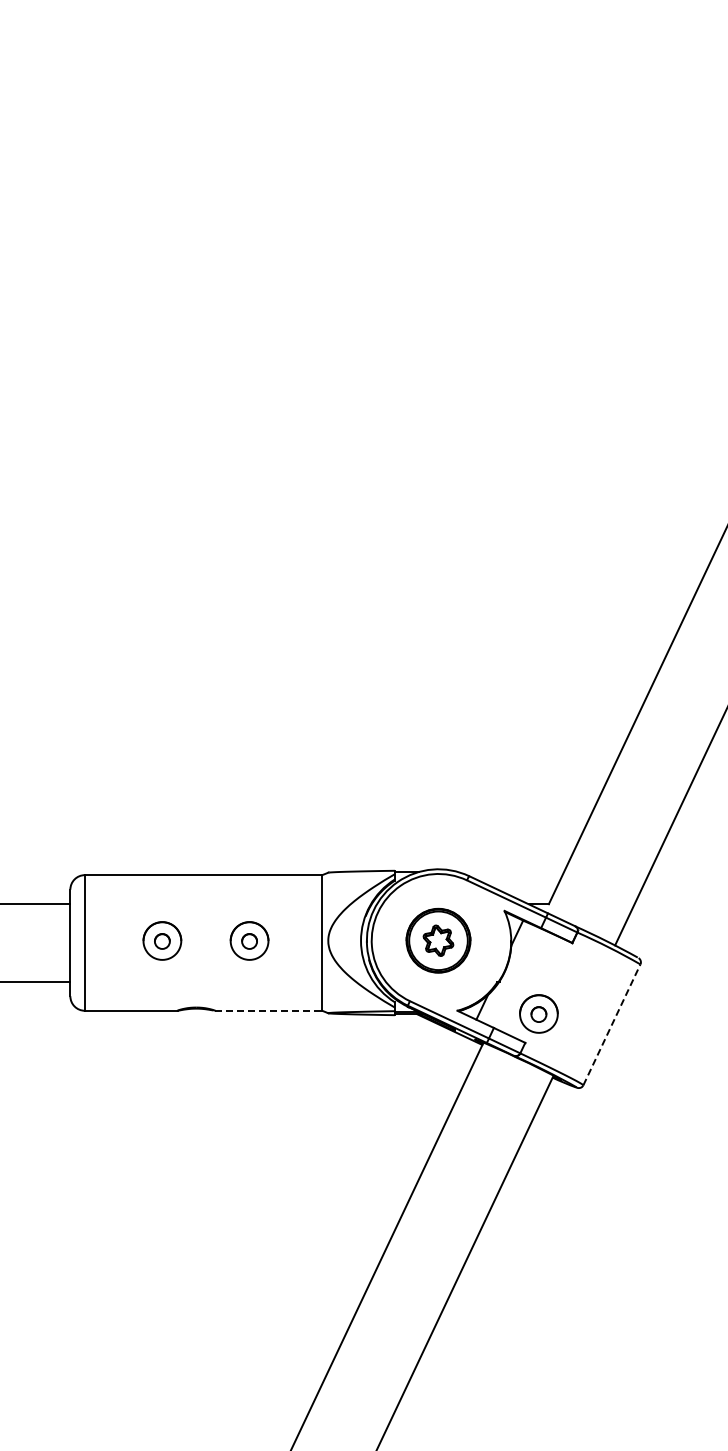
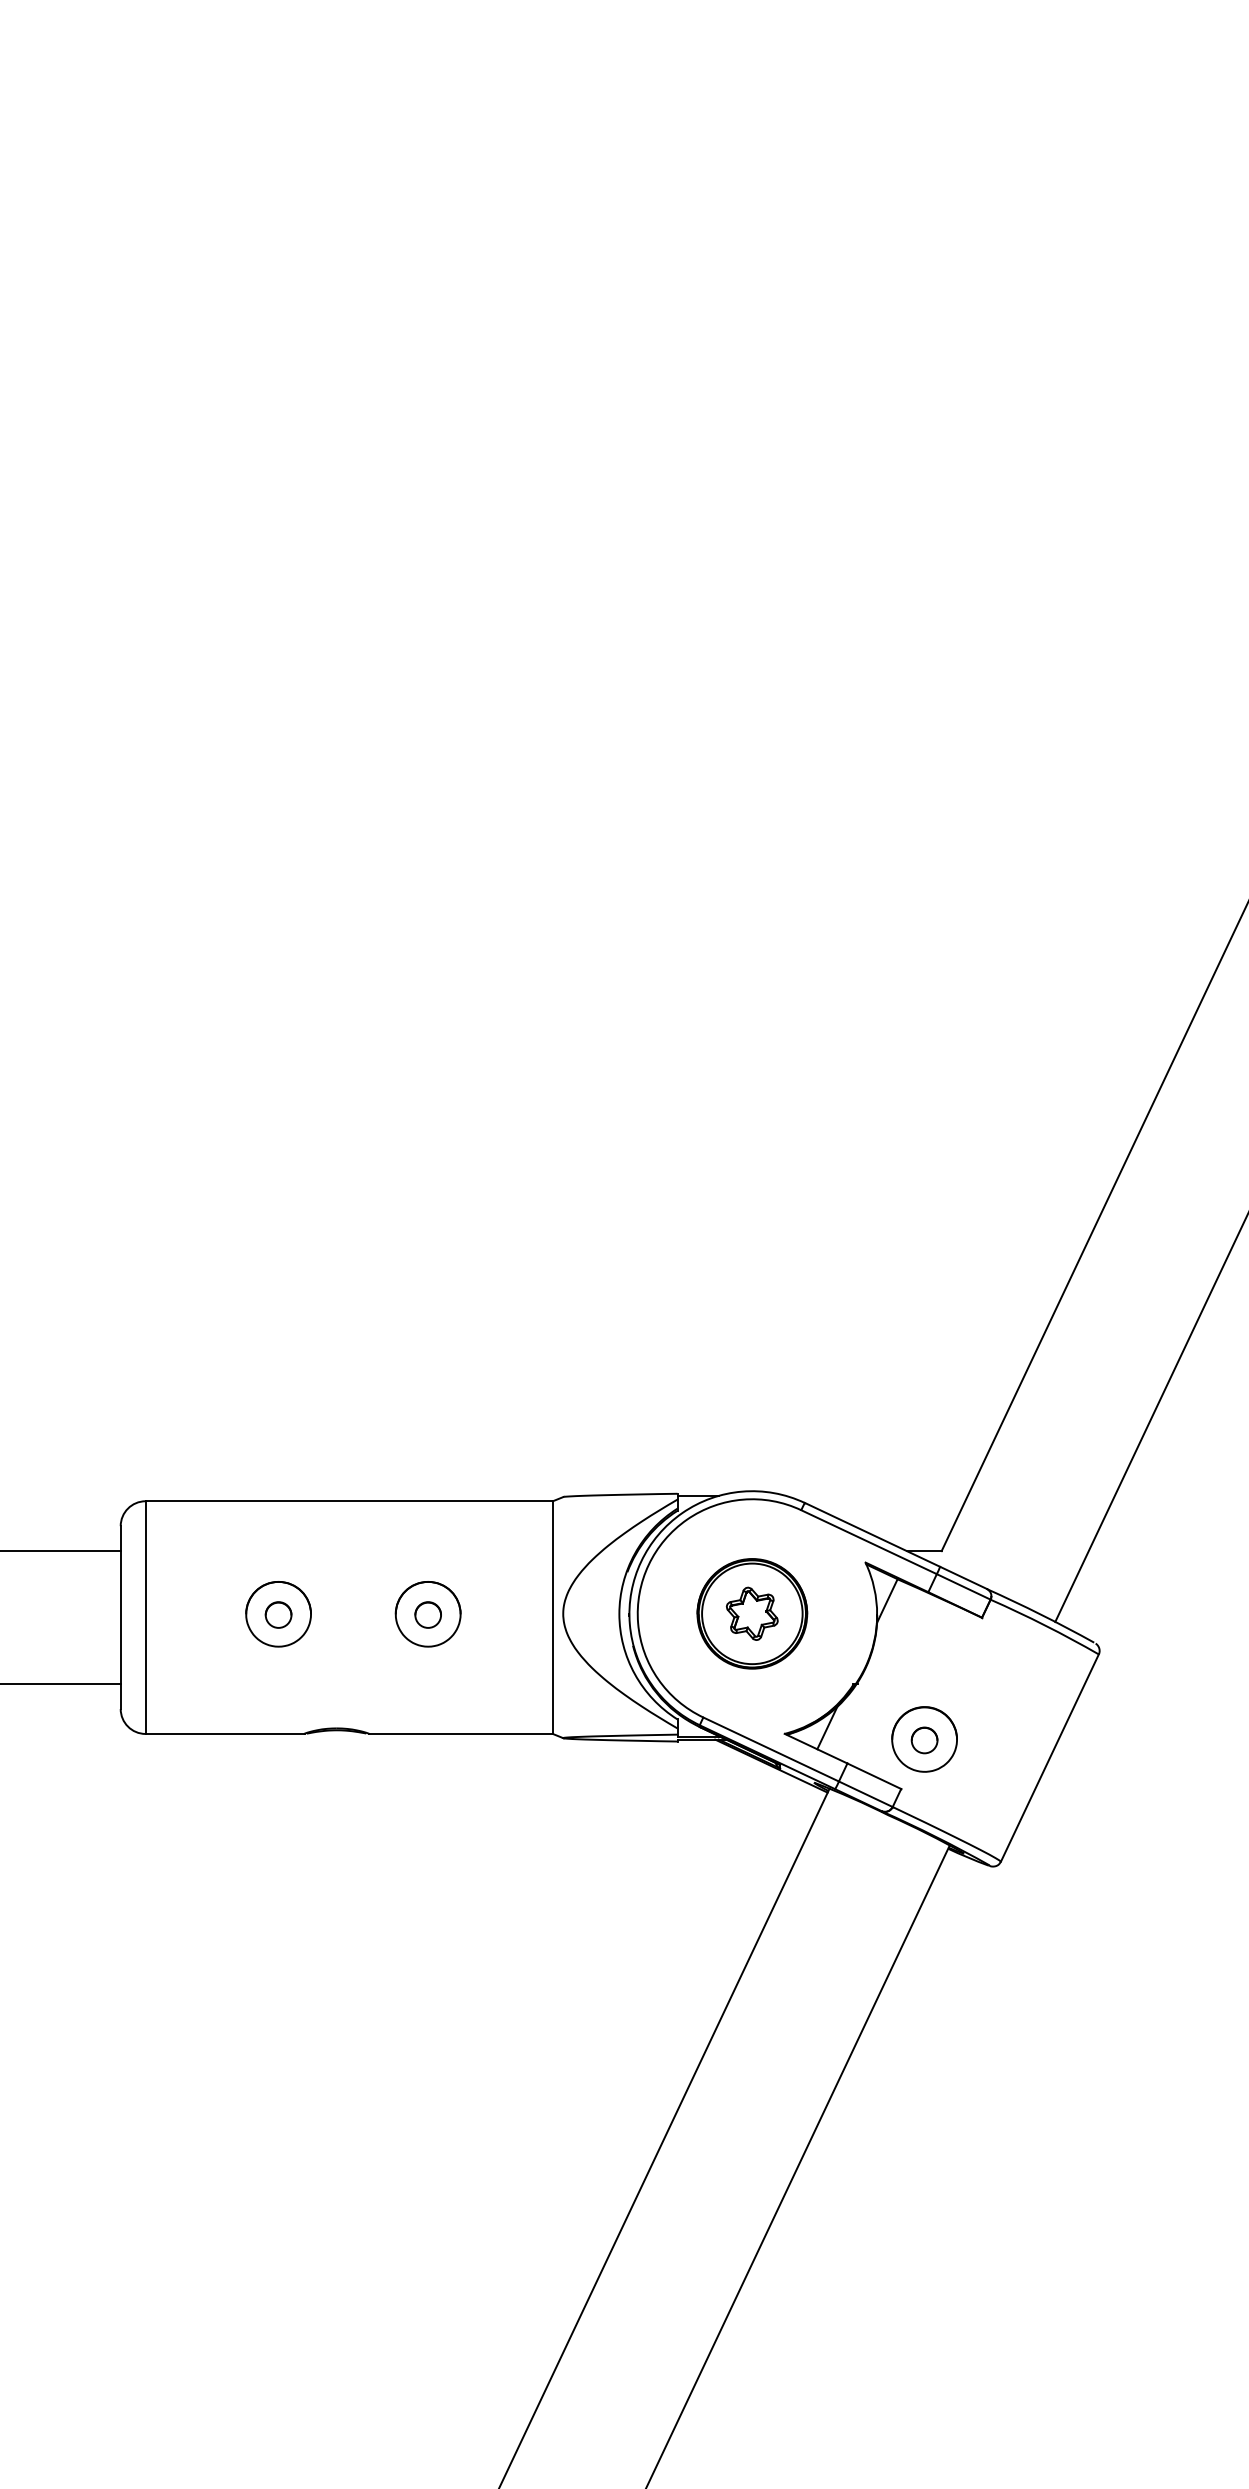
line: (268, 1010) -> (460, 1733), dashed -> solid
line: (611, 1024) -> (1049, 1757), dashed -> solid

